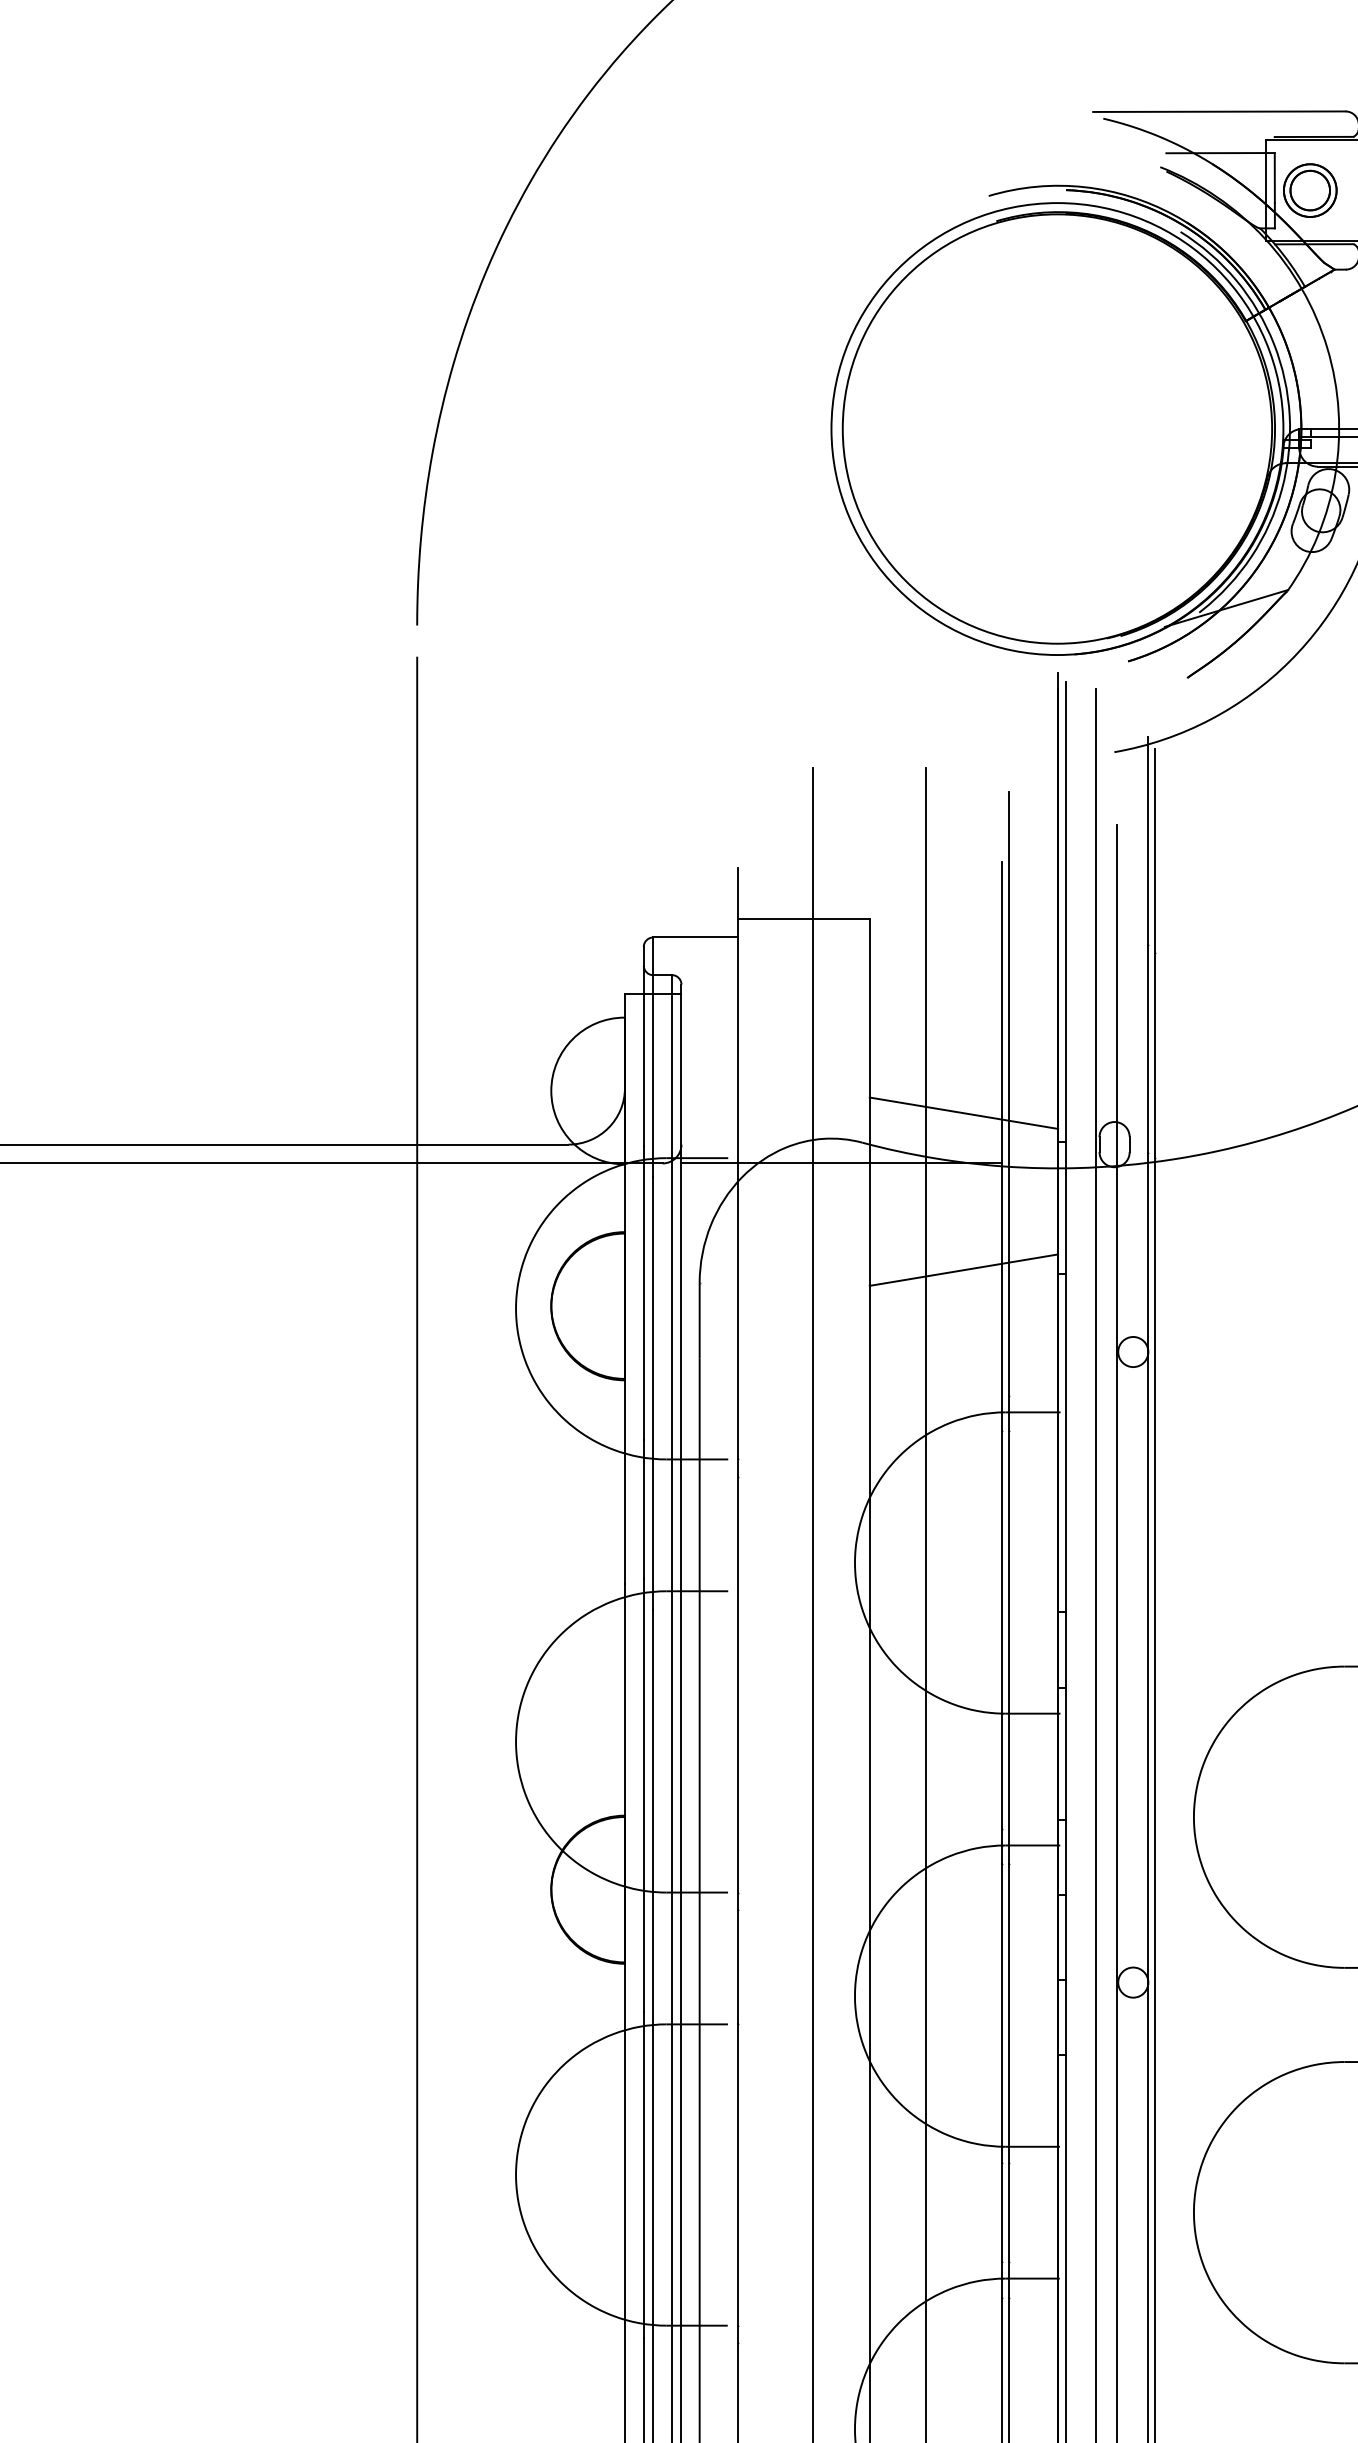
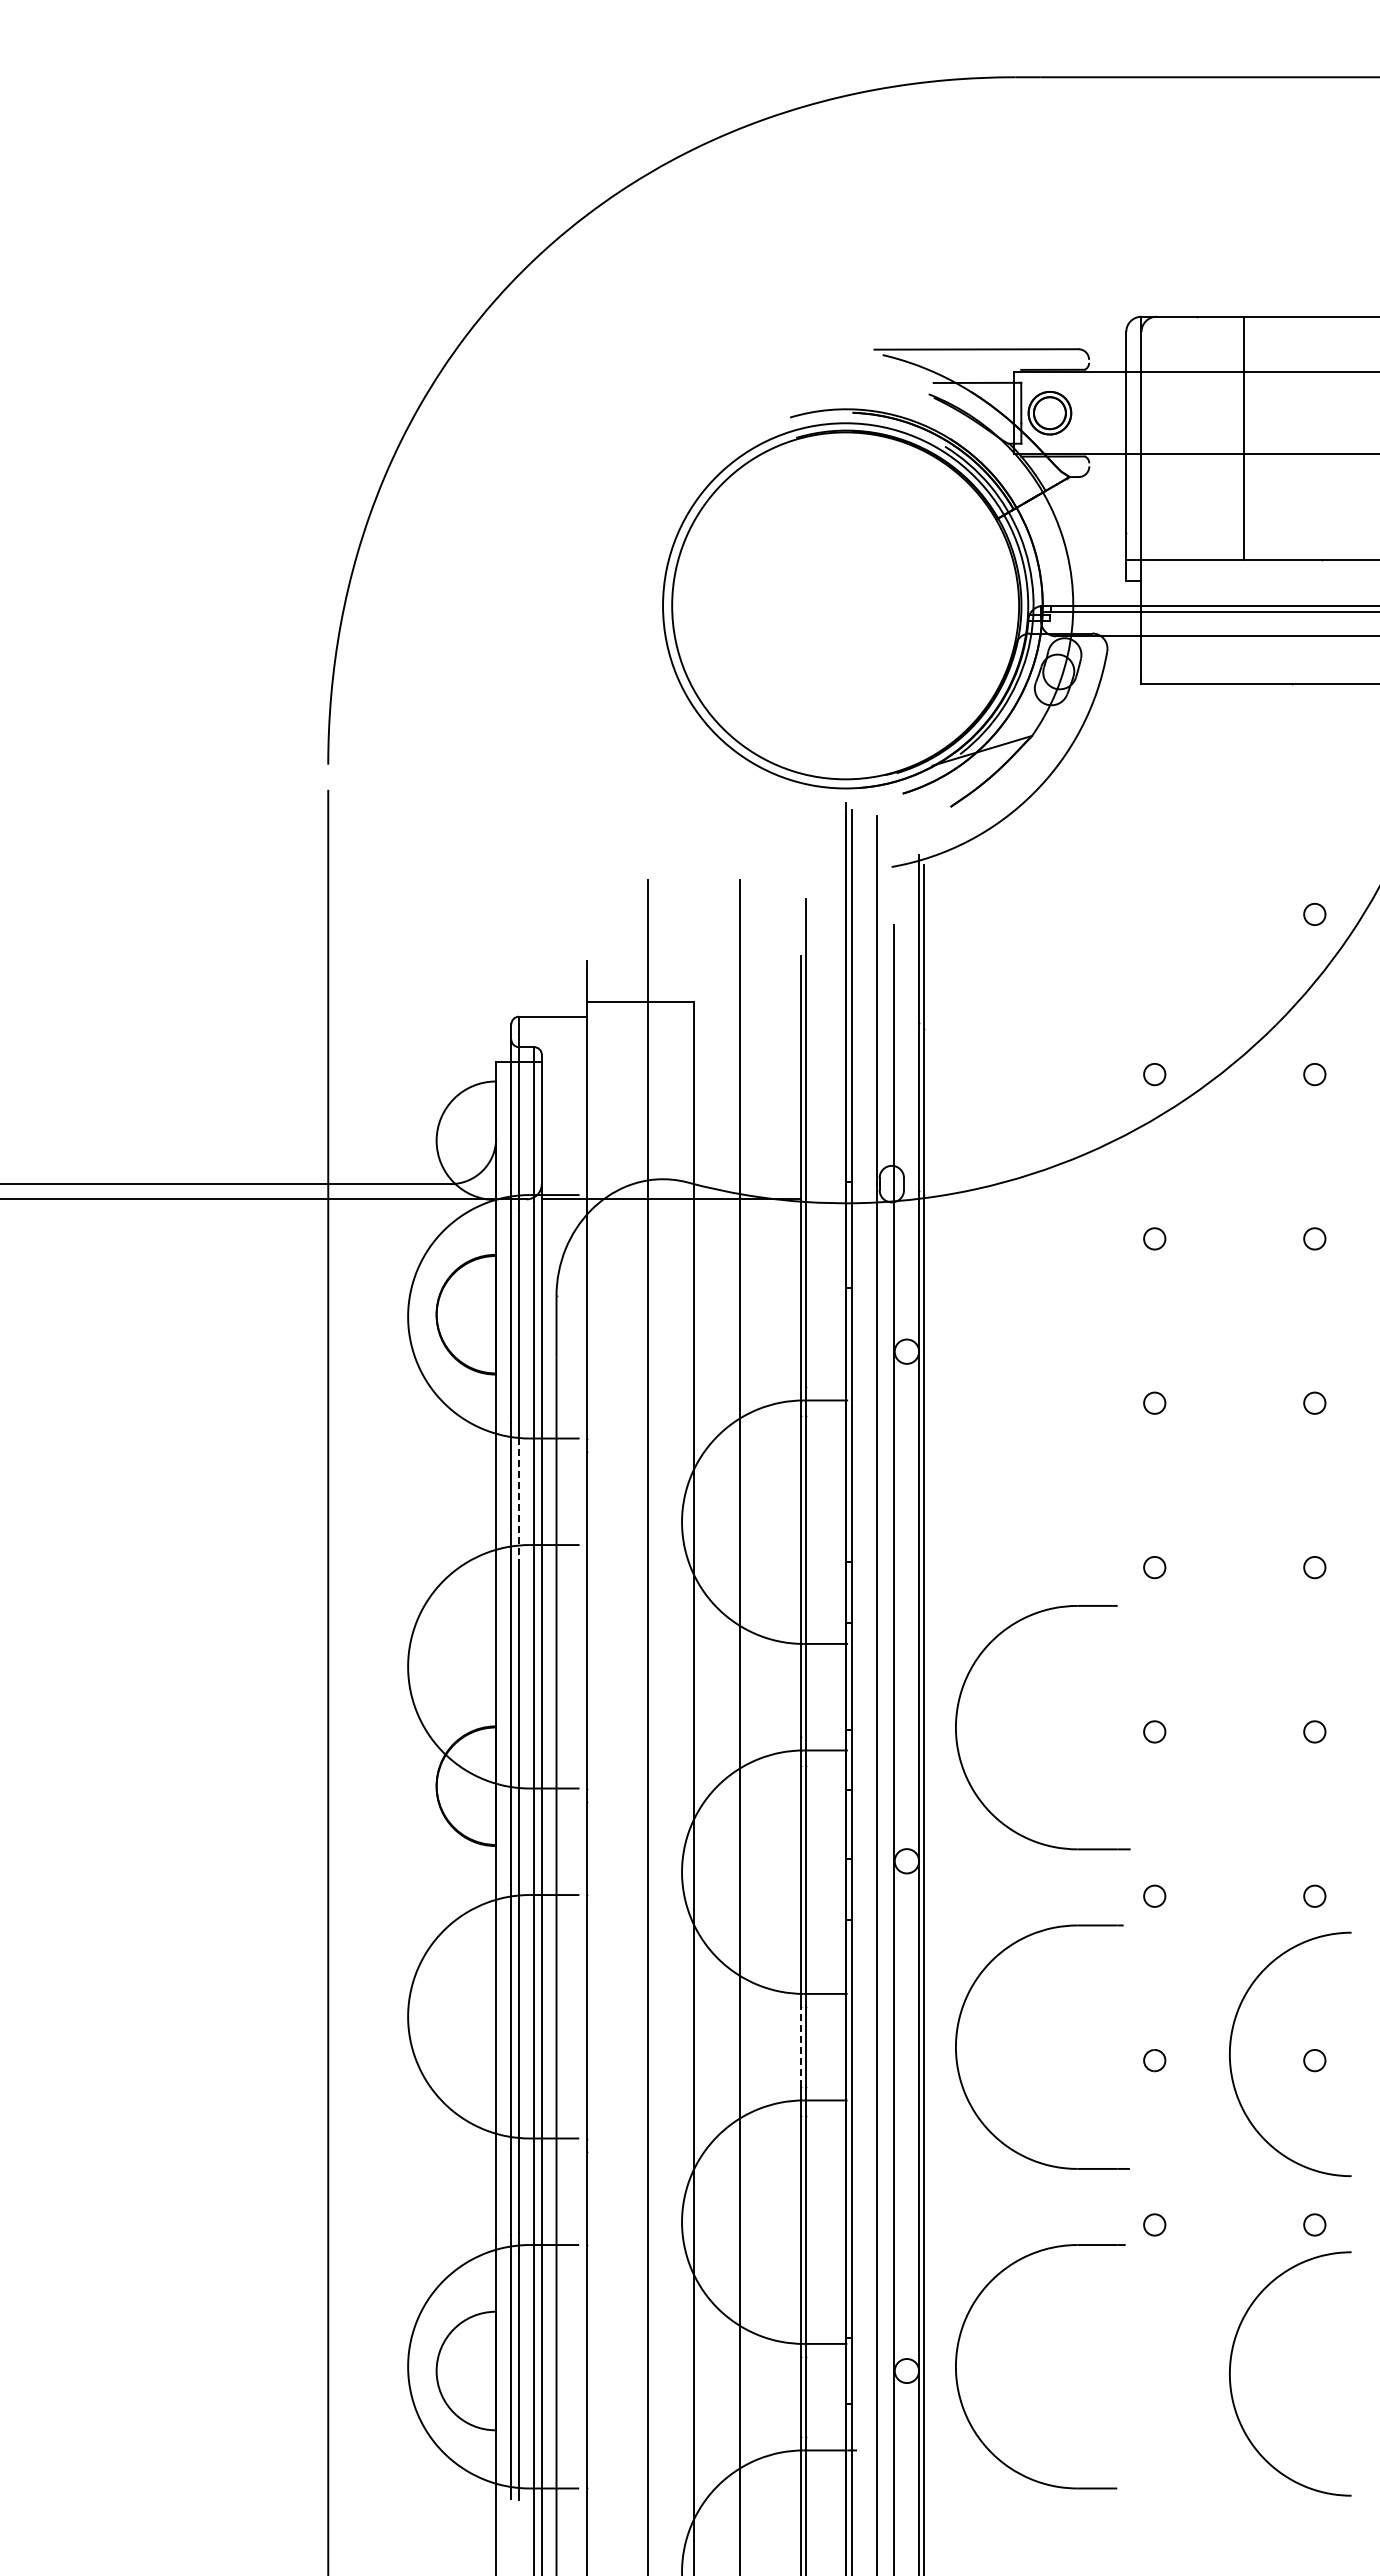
line: (963, 1112) -> (769, 1158), removed
line: (963, 1270) -> (769, 1285), removed
line: (652, 1534) -> (518, 1499), solid -> dashed
line: (1001, 2211) -> (800, 2046), solid -> dashed

